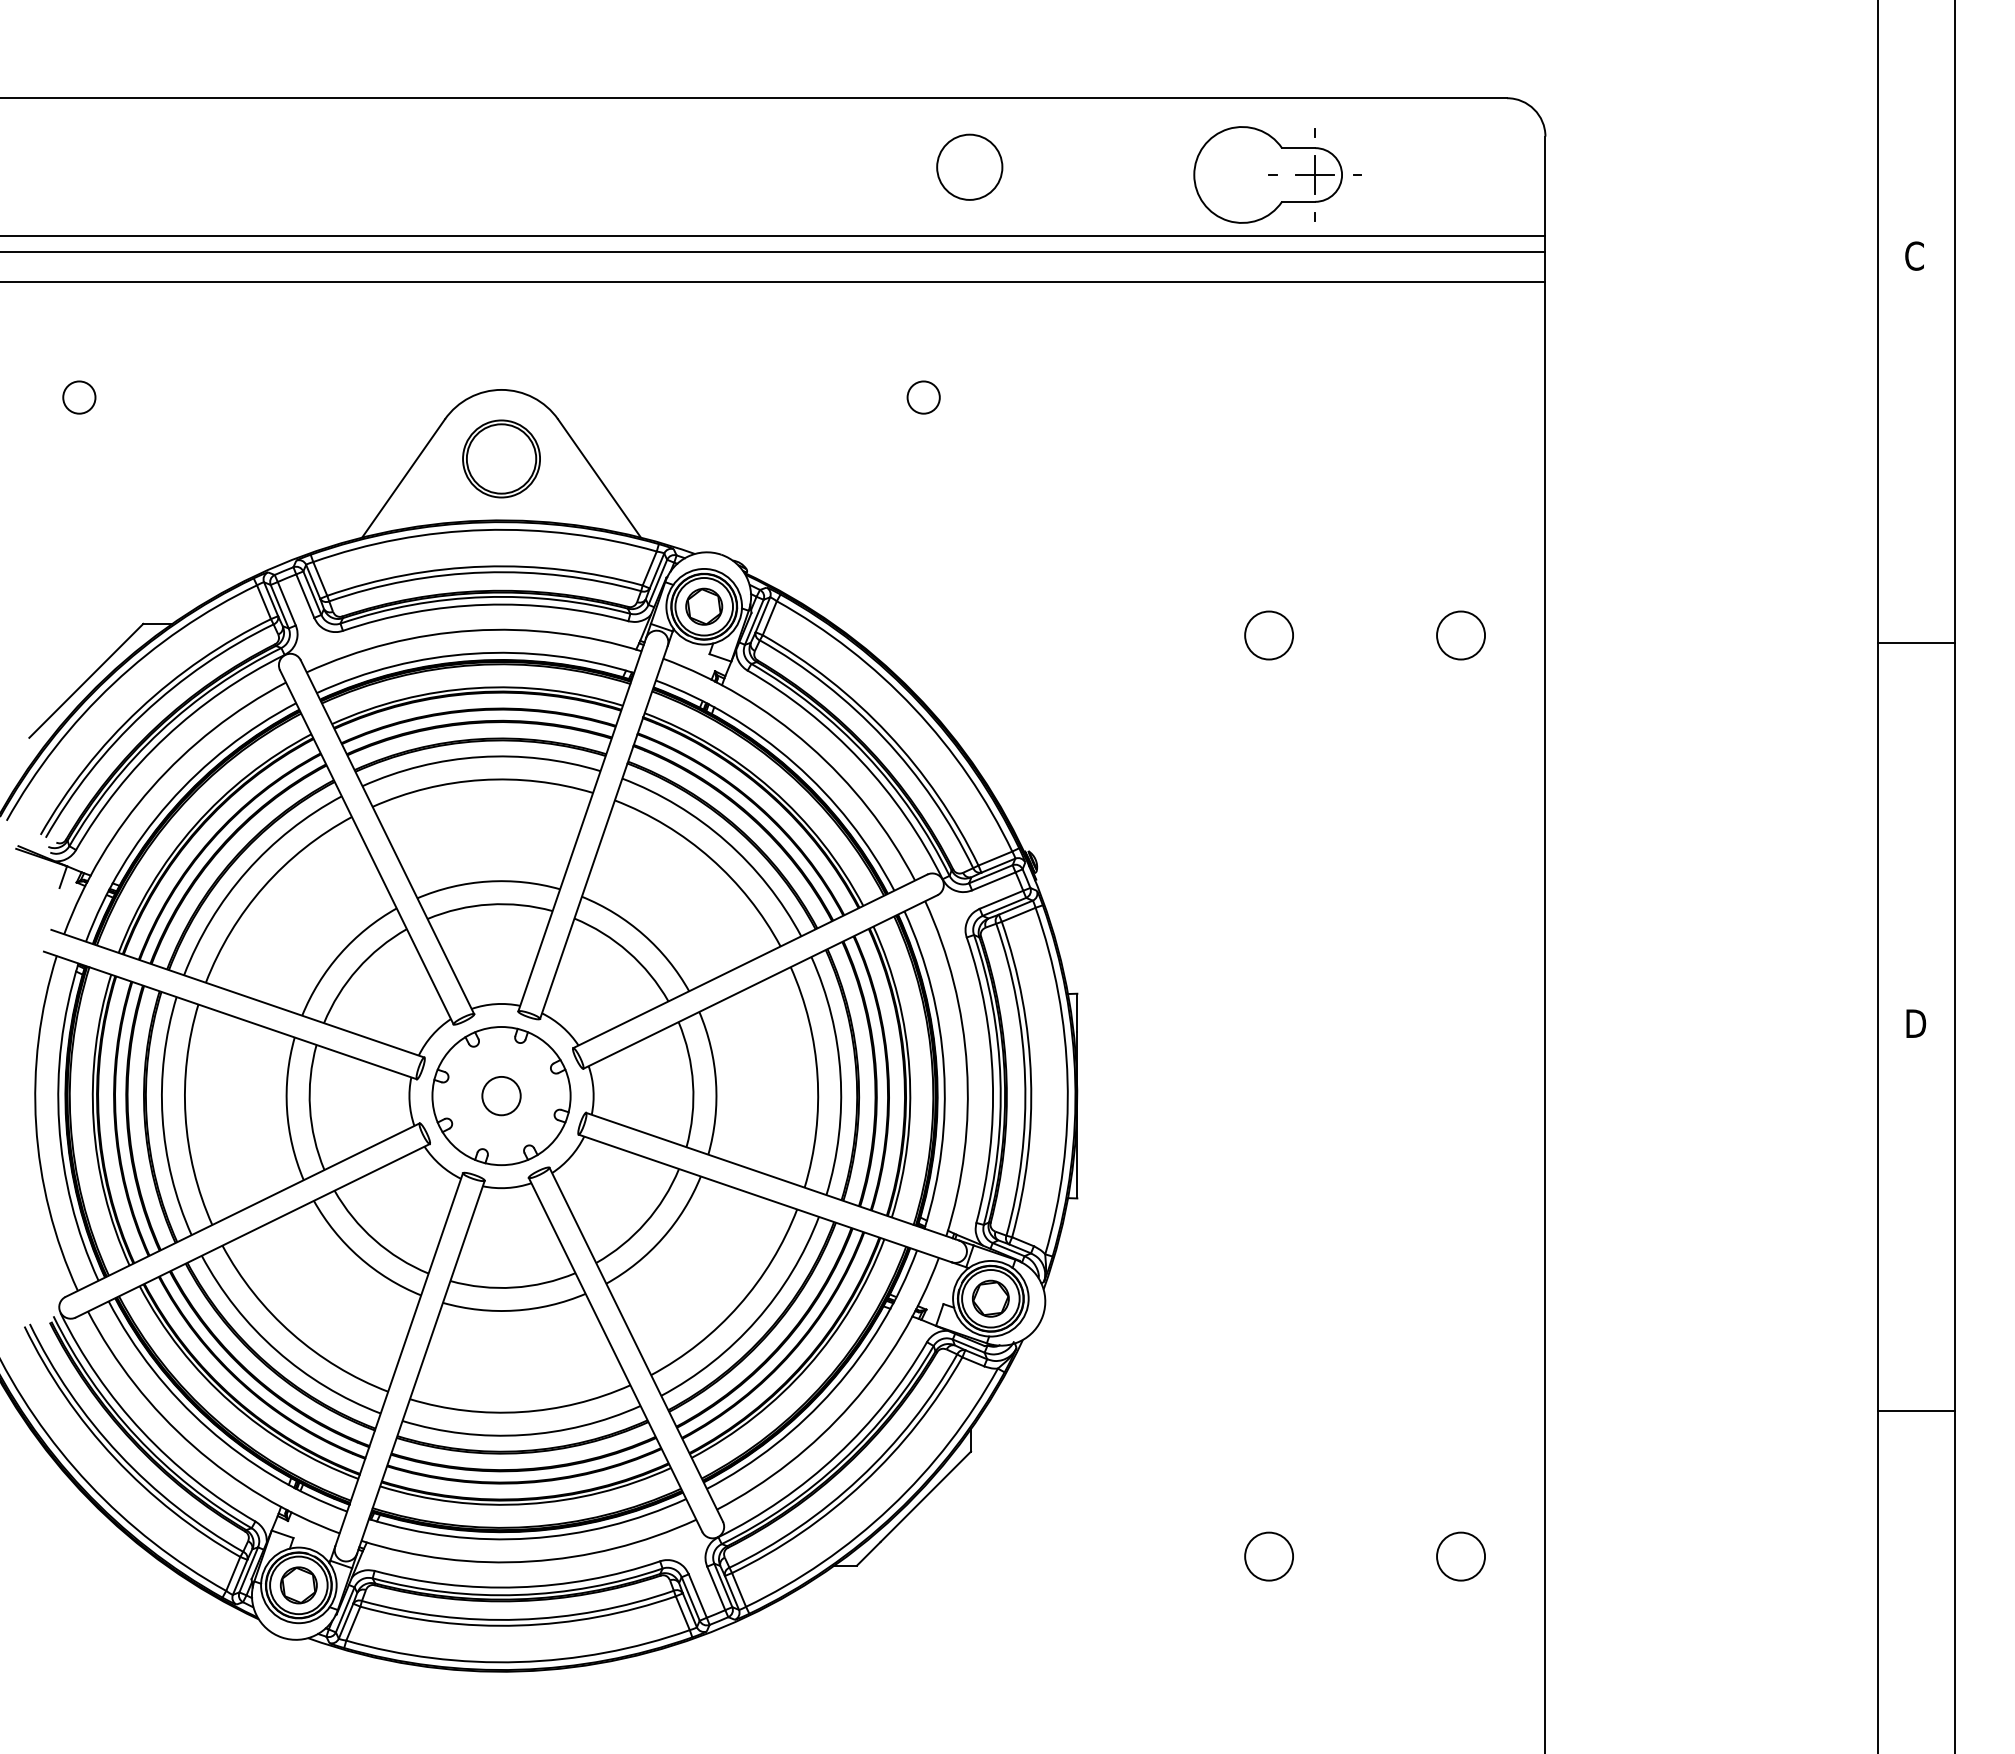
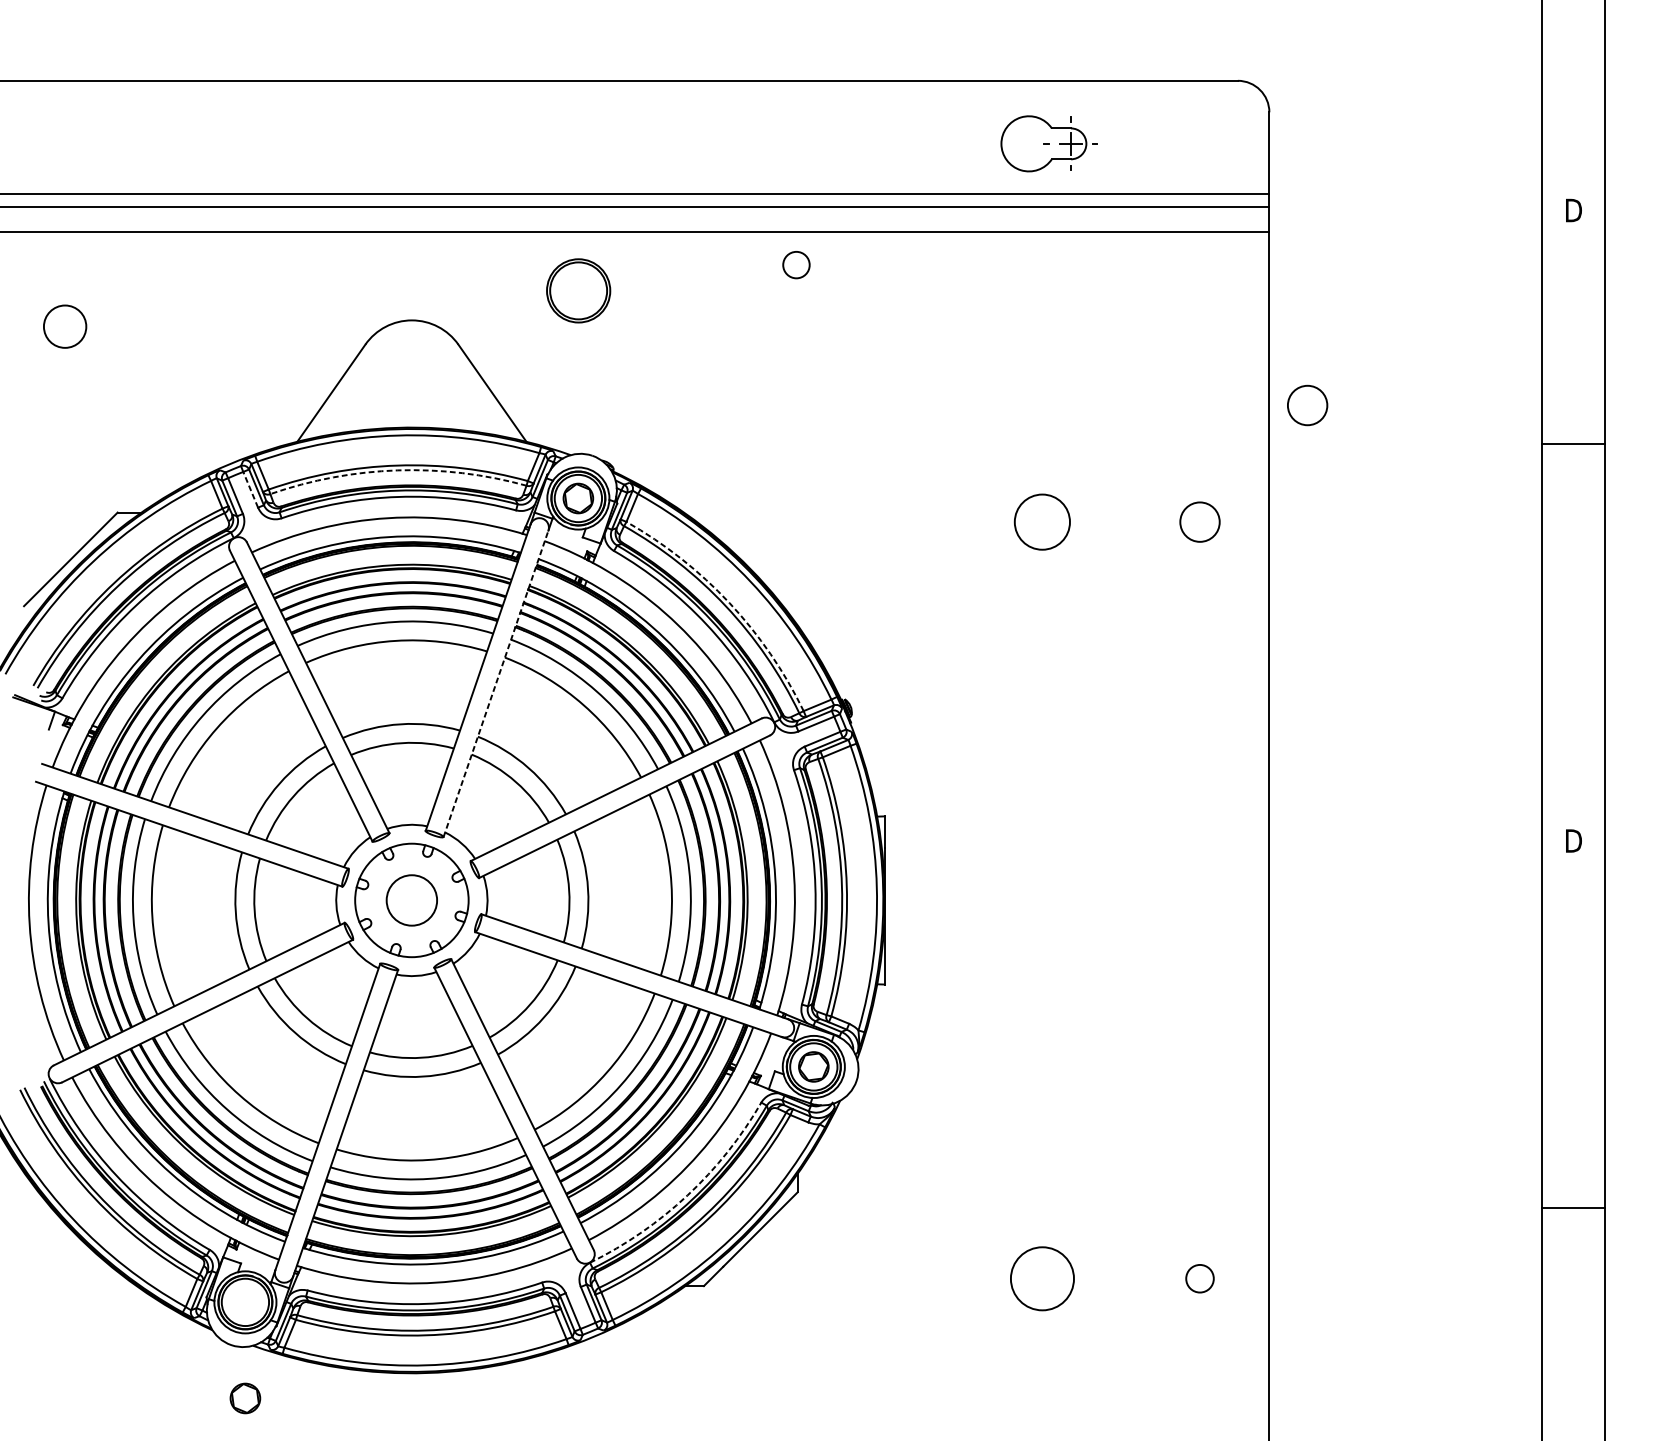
circle: (969, 166) -> (796, 136), removed
part: (1277, 174) -> (1049, 143), size x0.7
text: (1915, 255) -> (1573, 209), C -> D
circle: (79, 397) -> (65, 326), size x1.6
circle: (923, 397) -> (796, 265), moved
part: (501, 458) -> (578, 290), moved
circle: (1591, 493) -> (1307, 405), added
arc: (484, 572) -> (397, 470), solid -> dashed
line: (305, 596) -> (250, 490), solid -> dashed
circle: (1269, 635) -> (1042, 522), size x1.4
line: (1915, 643) -> (1573, 444), moved
arc: (888, 733) -> (729, 602), solid -> dashed
line: (604, 831) -> (496, 683), solid -> dashed
circle: (501, 1095) -> (411, 899), size x1.6
line: (1915, 1410) -> (1573, 1207), moved
arc: (837, 1455) -> (687, 1195), solid -> dashed
circle: (1268, 1556) -> (1041, 1278), size x1.6
circle: (1461, 1556) -> (1200, 1278), size x0.7
part: (298, 1585) -> (245, 1398), moved

